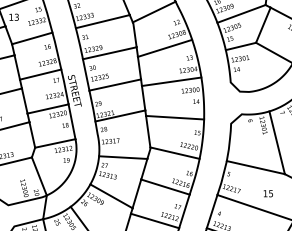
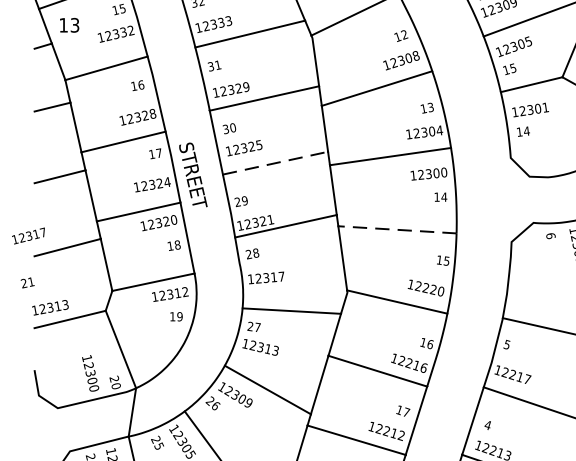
line: (115, 84) -> (276, 162), solid -> dashed
line: (174, 117) -> (396, 229), solid -> dashed

